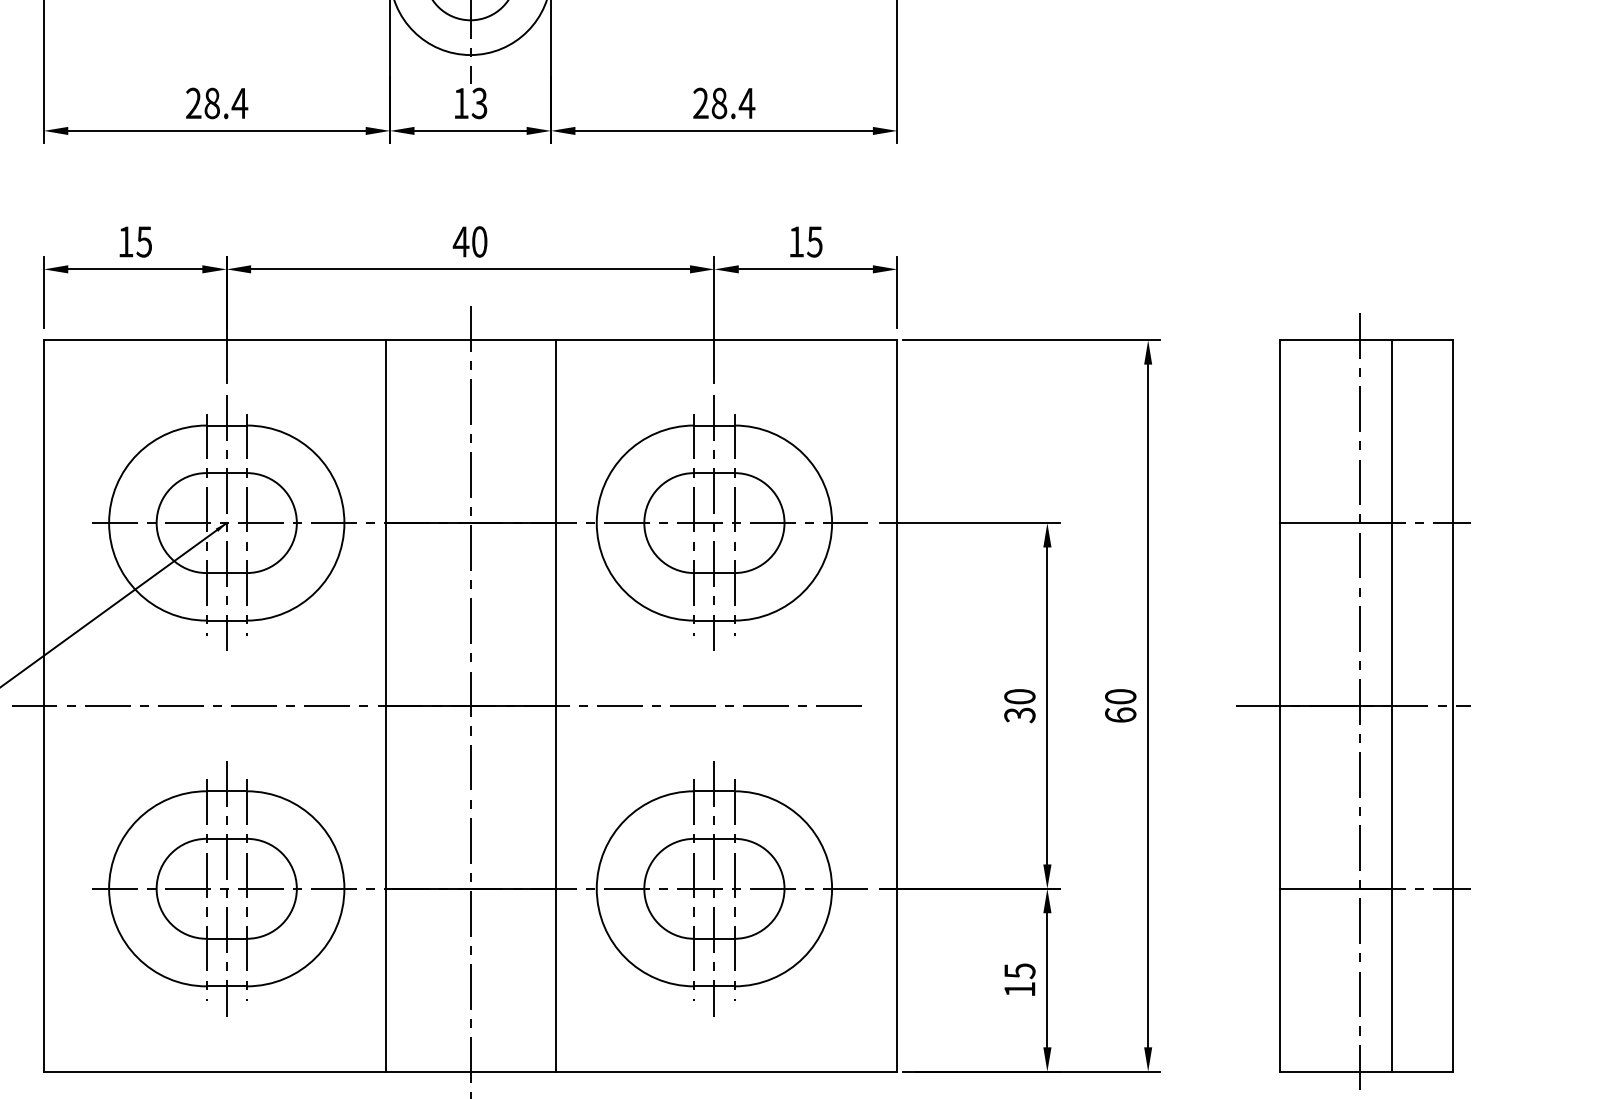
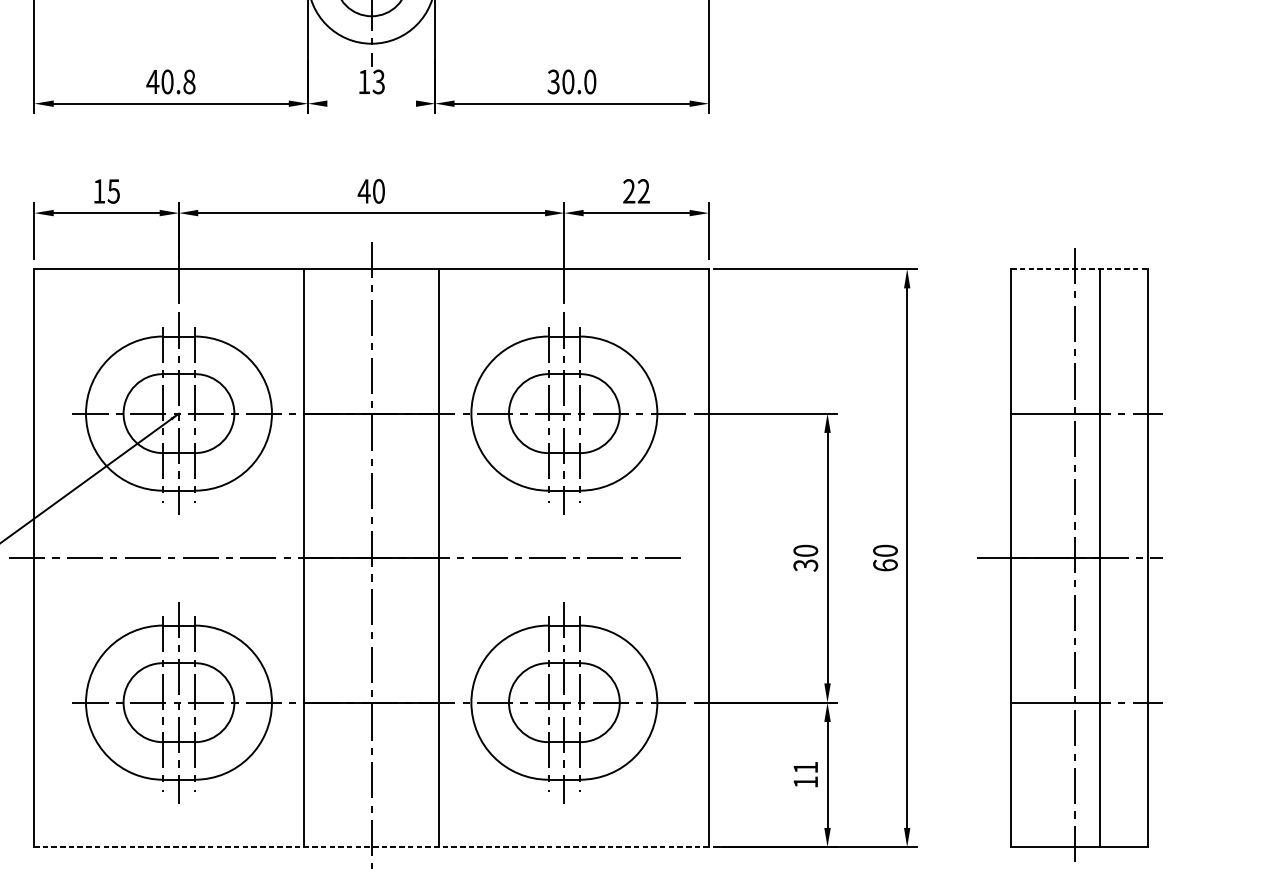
text: (216, 103) -> (170, 82), 28.4 -> 40.8
text: (724, 103) -> (572, 82), 28.4 -> 30.0
line: (470, 130) -> (371, 103), removed
text: (805, 241) -> (636, 191), 15 -> 22
line: (1366, 340) -> (1079, 269), solid -> dashed
text: (1019, 971) -> (805, 768), 15 -> 11
line: (470, 1071) -> (371, 847), solid -> dashed

